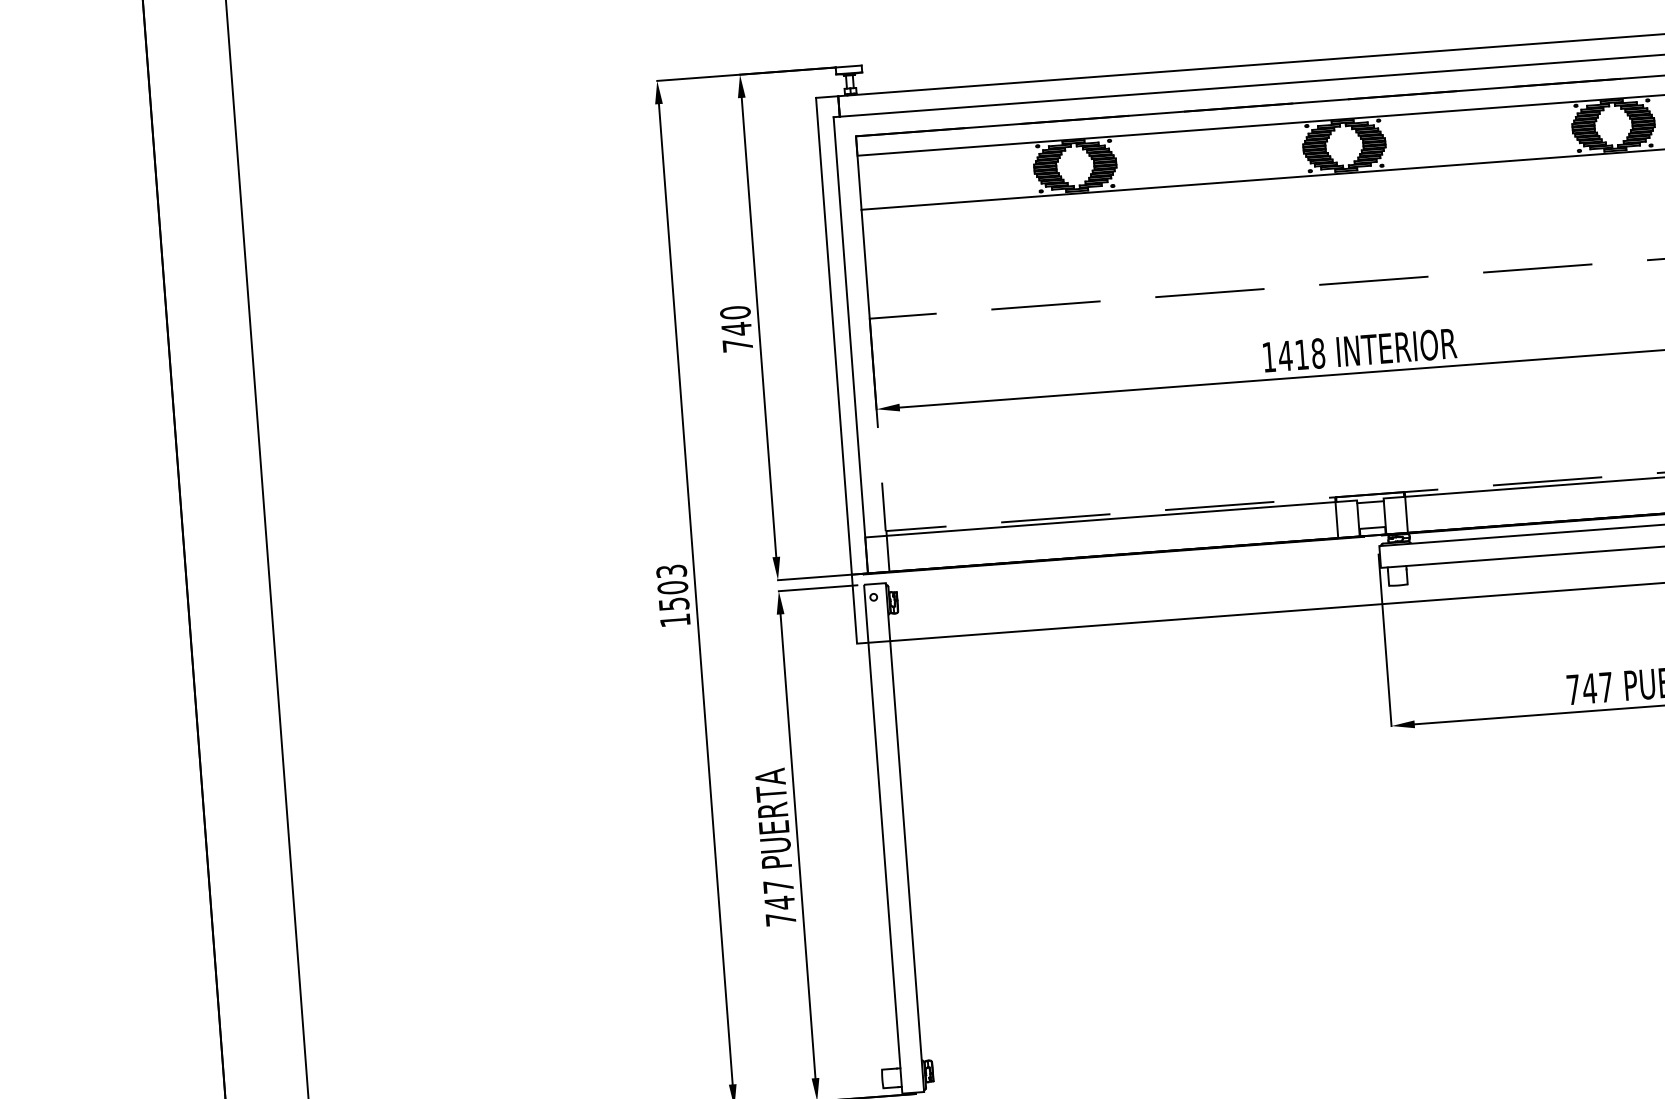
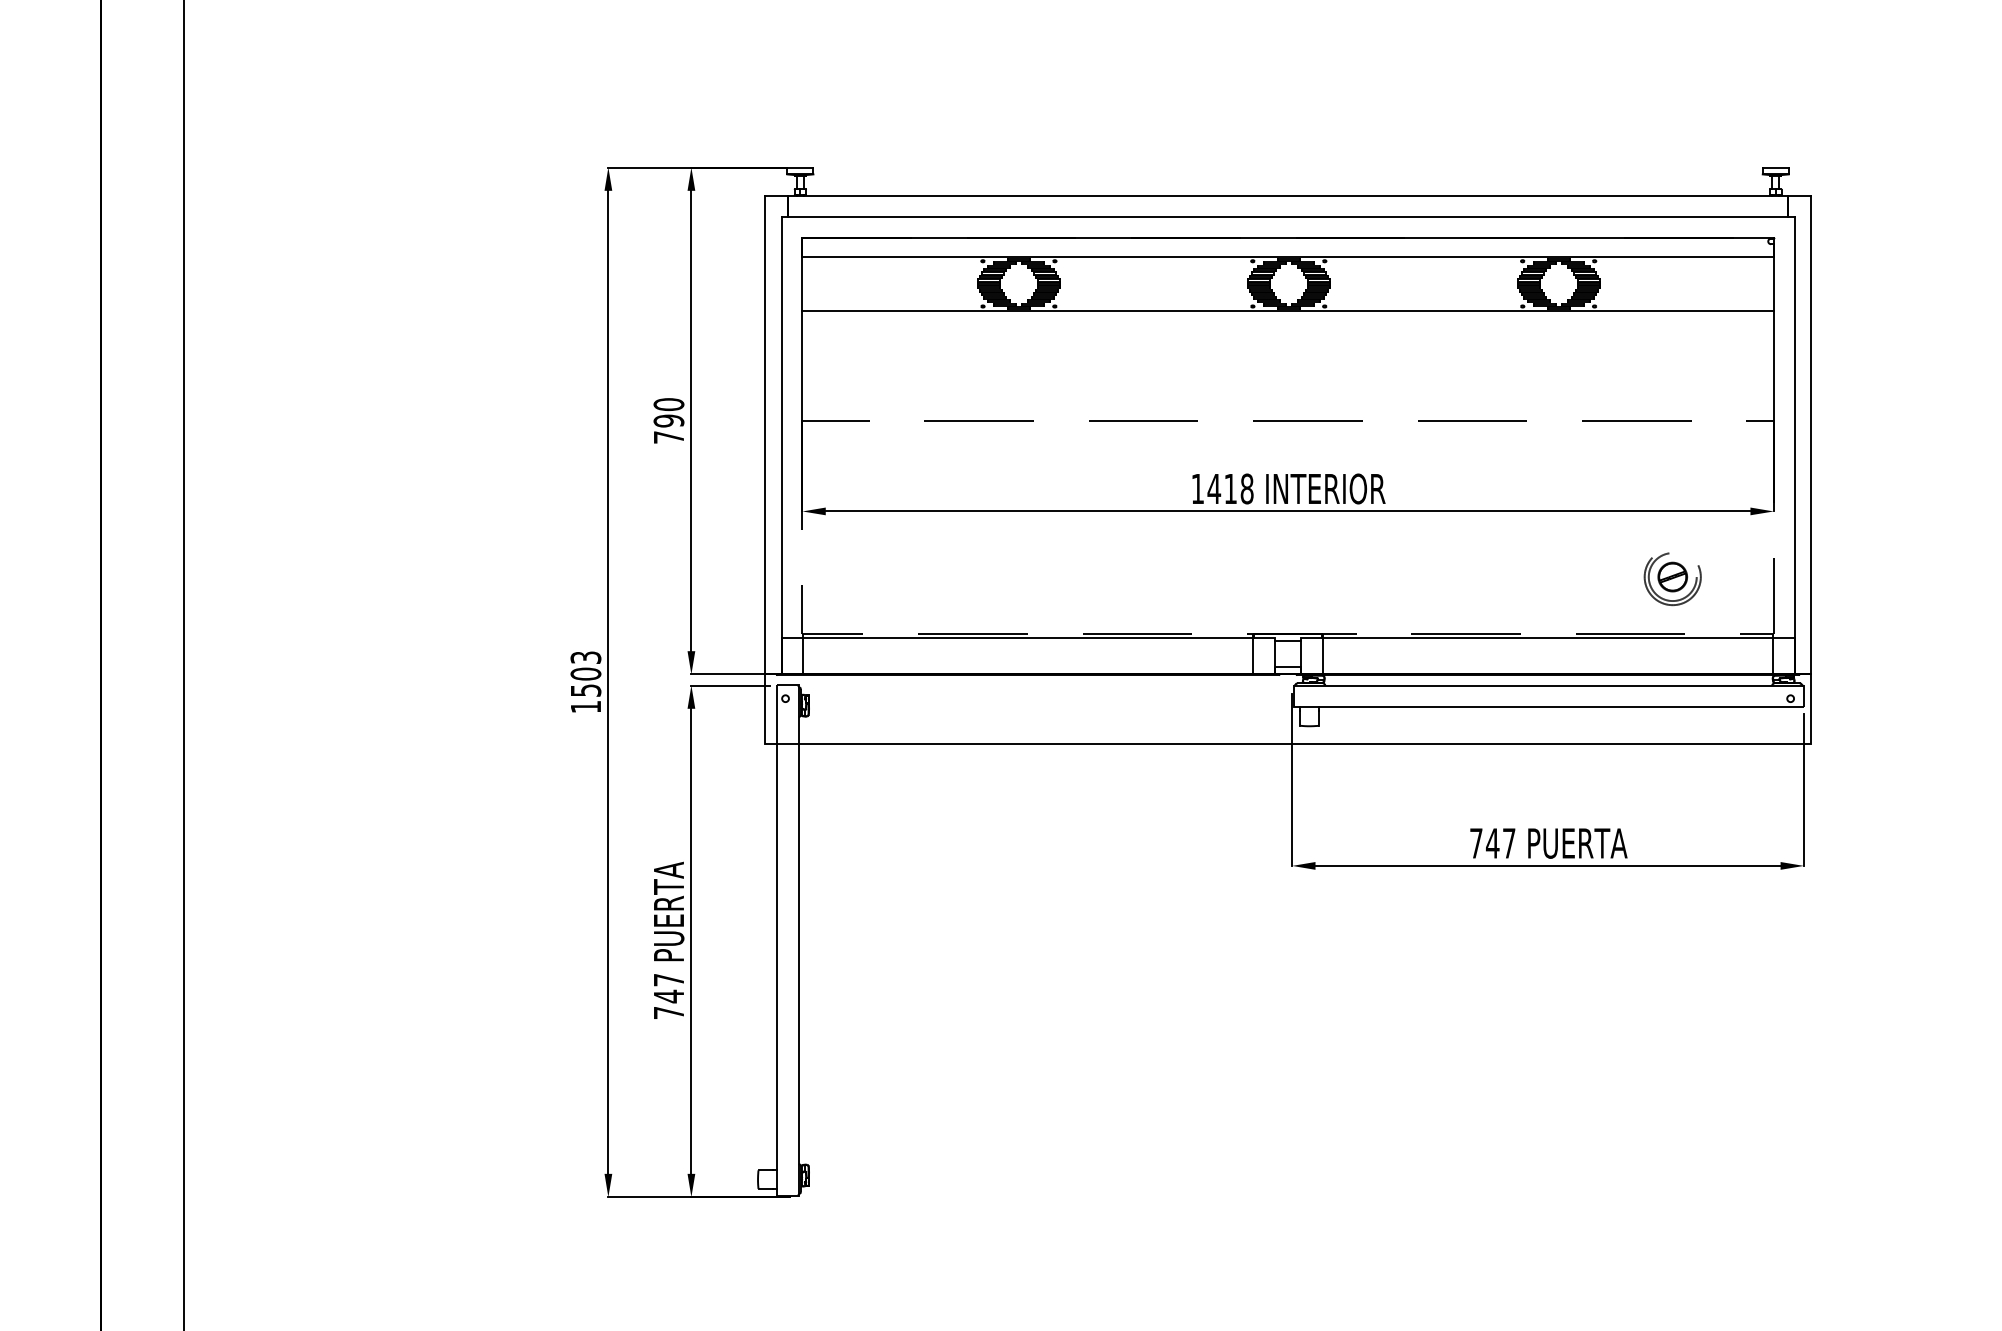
text: (736, 328) -> (668, 420), 740 -> 790

